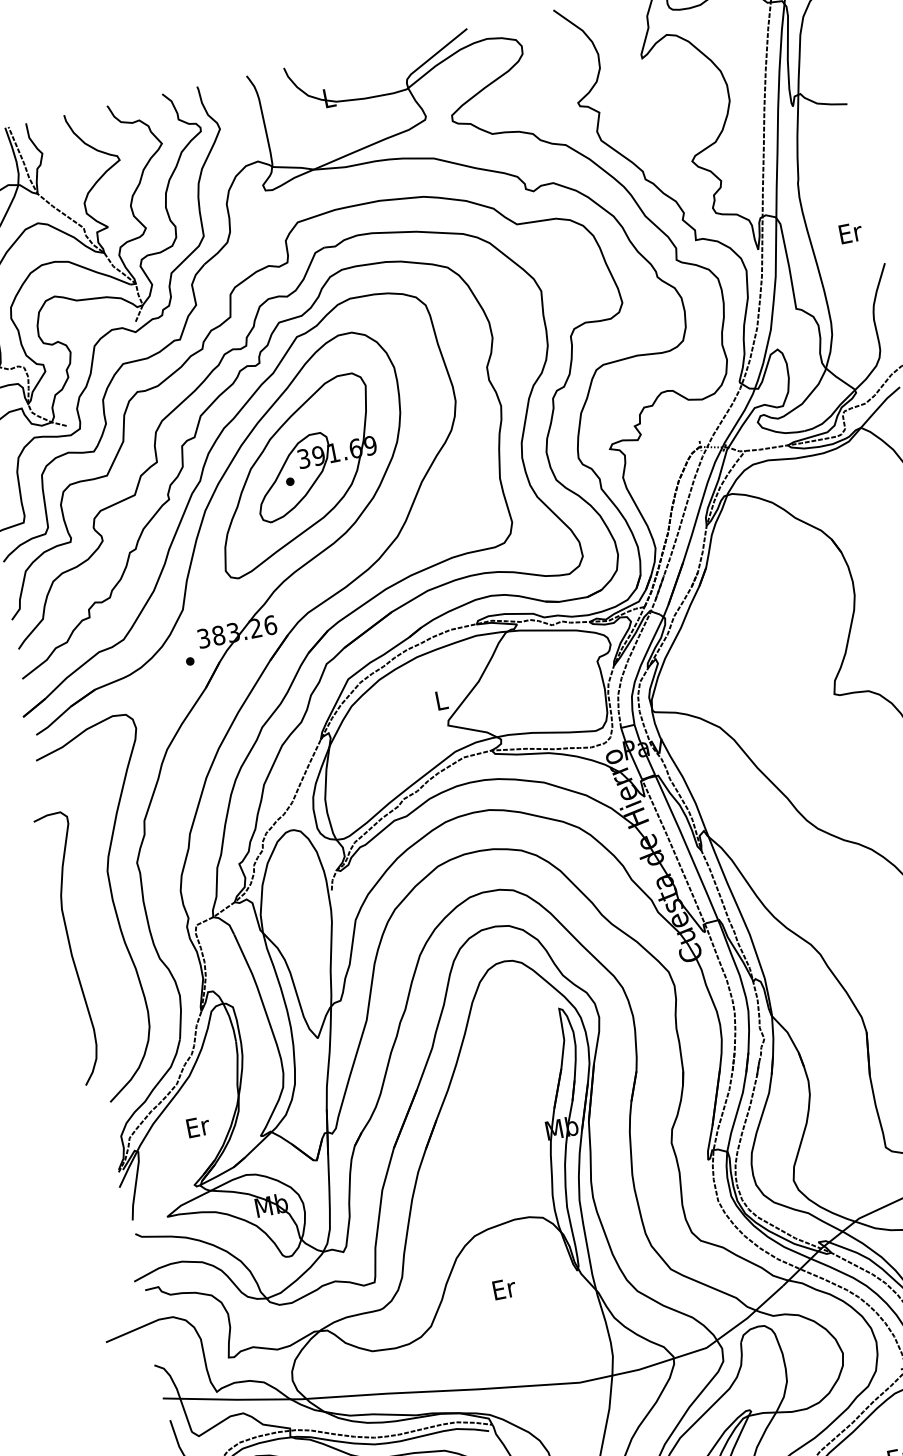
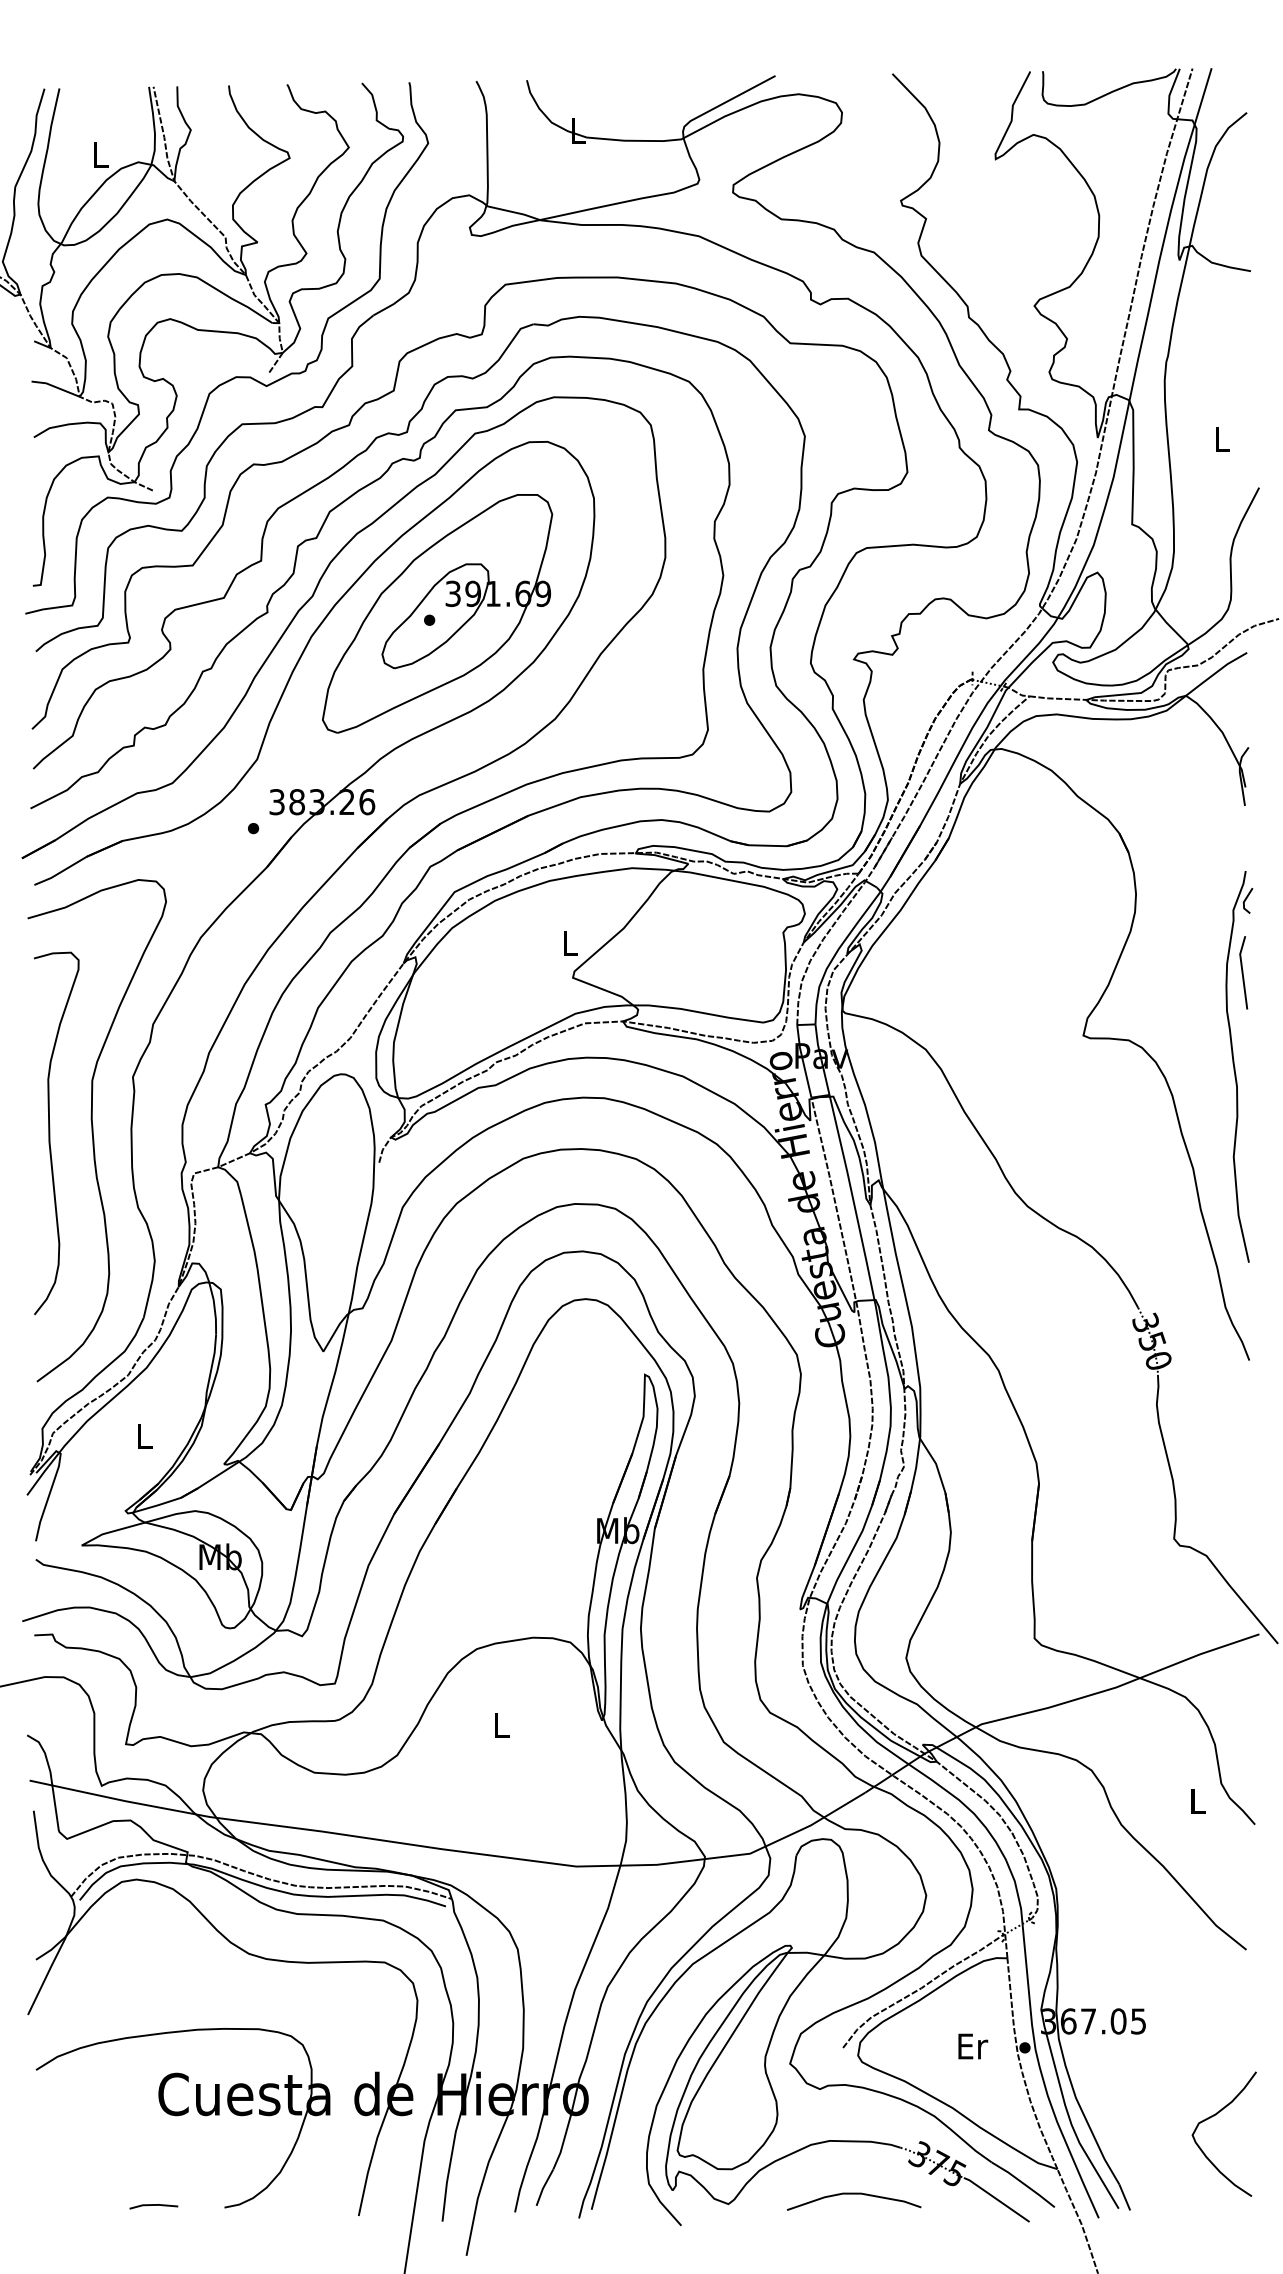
text: (850, 232) -> (1222, 439), Er -> L
curve: (71, 949) -> (50, 1133), moved
text: (198, 1127) -> (145, 1436), Er -> L
text: (504, 1289) -> (502, 1725), Er -> L

